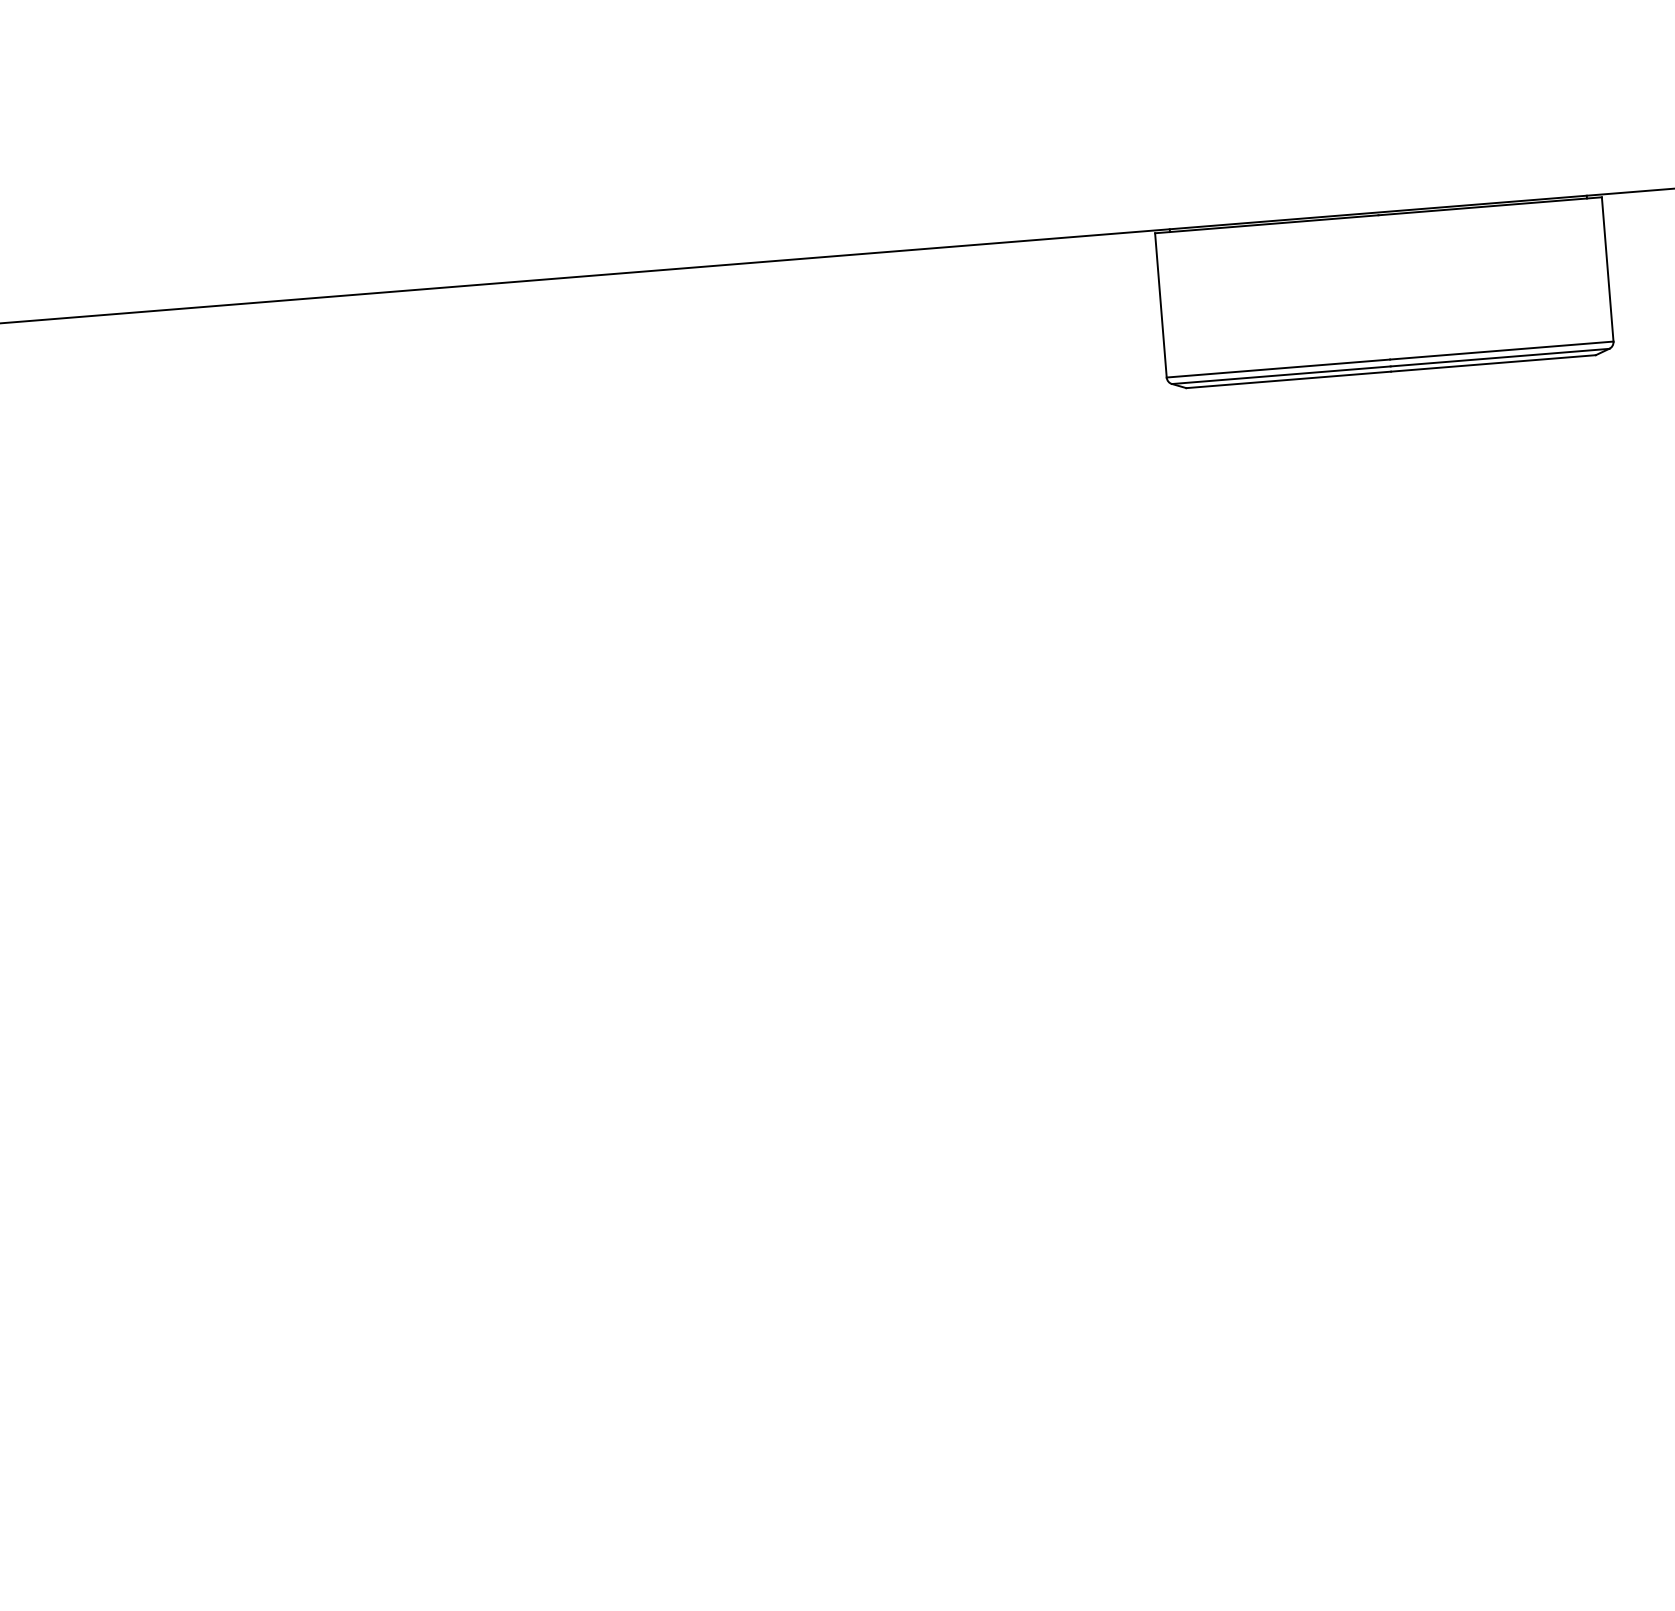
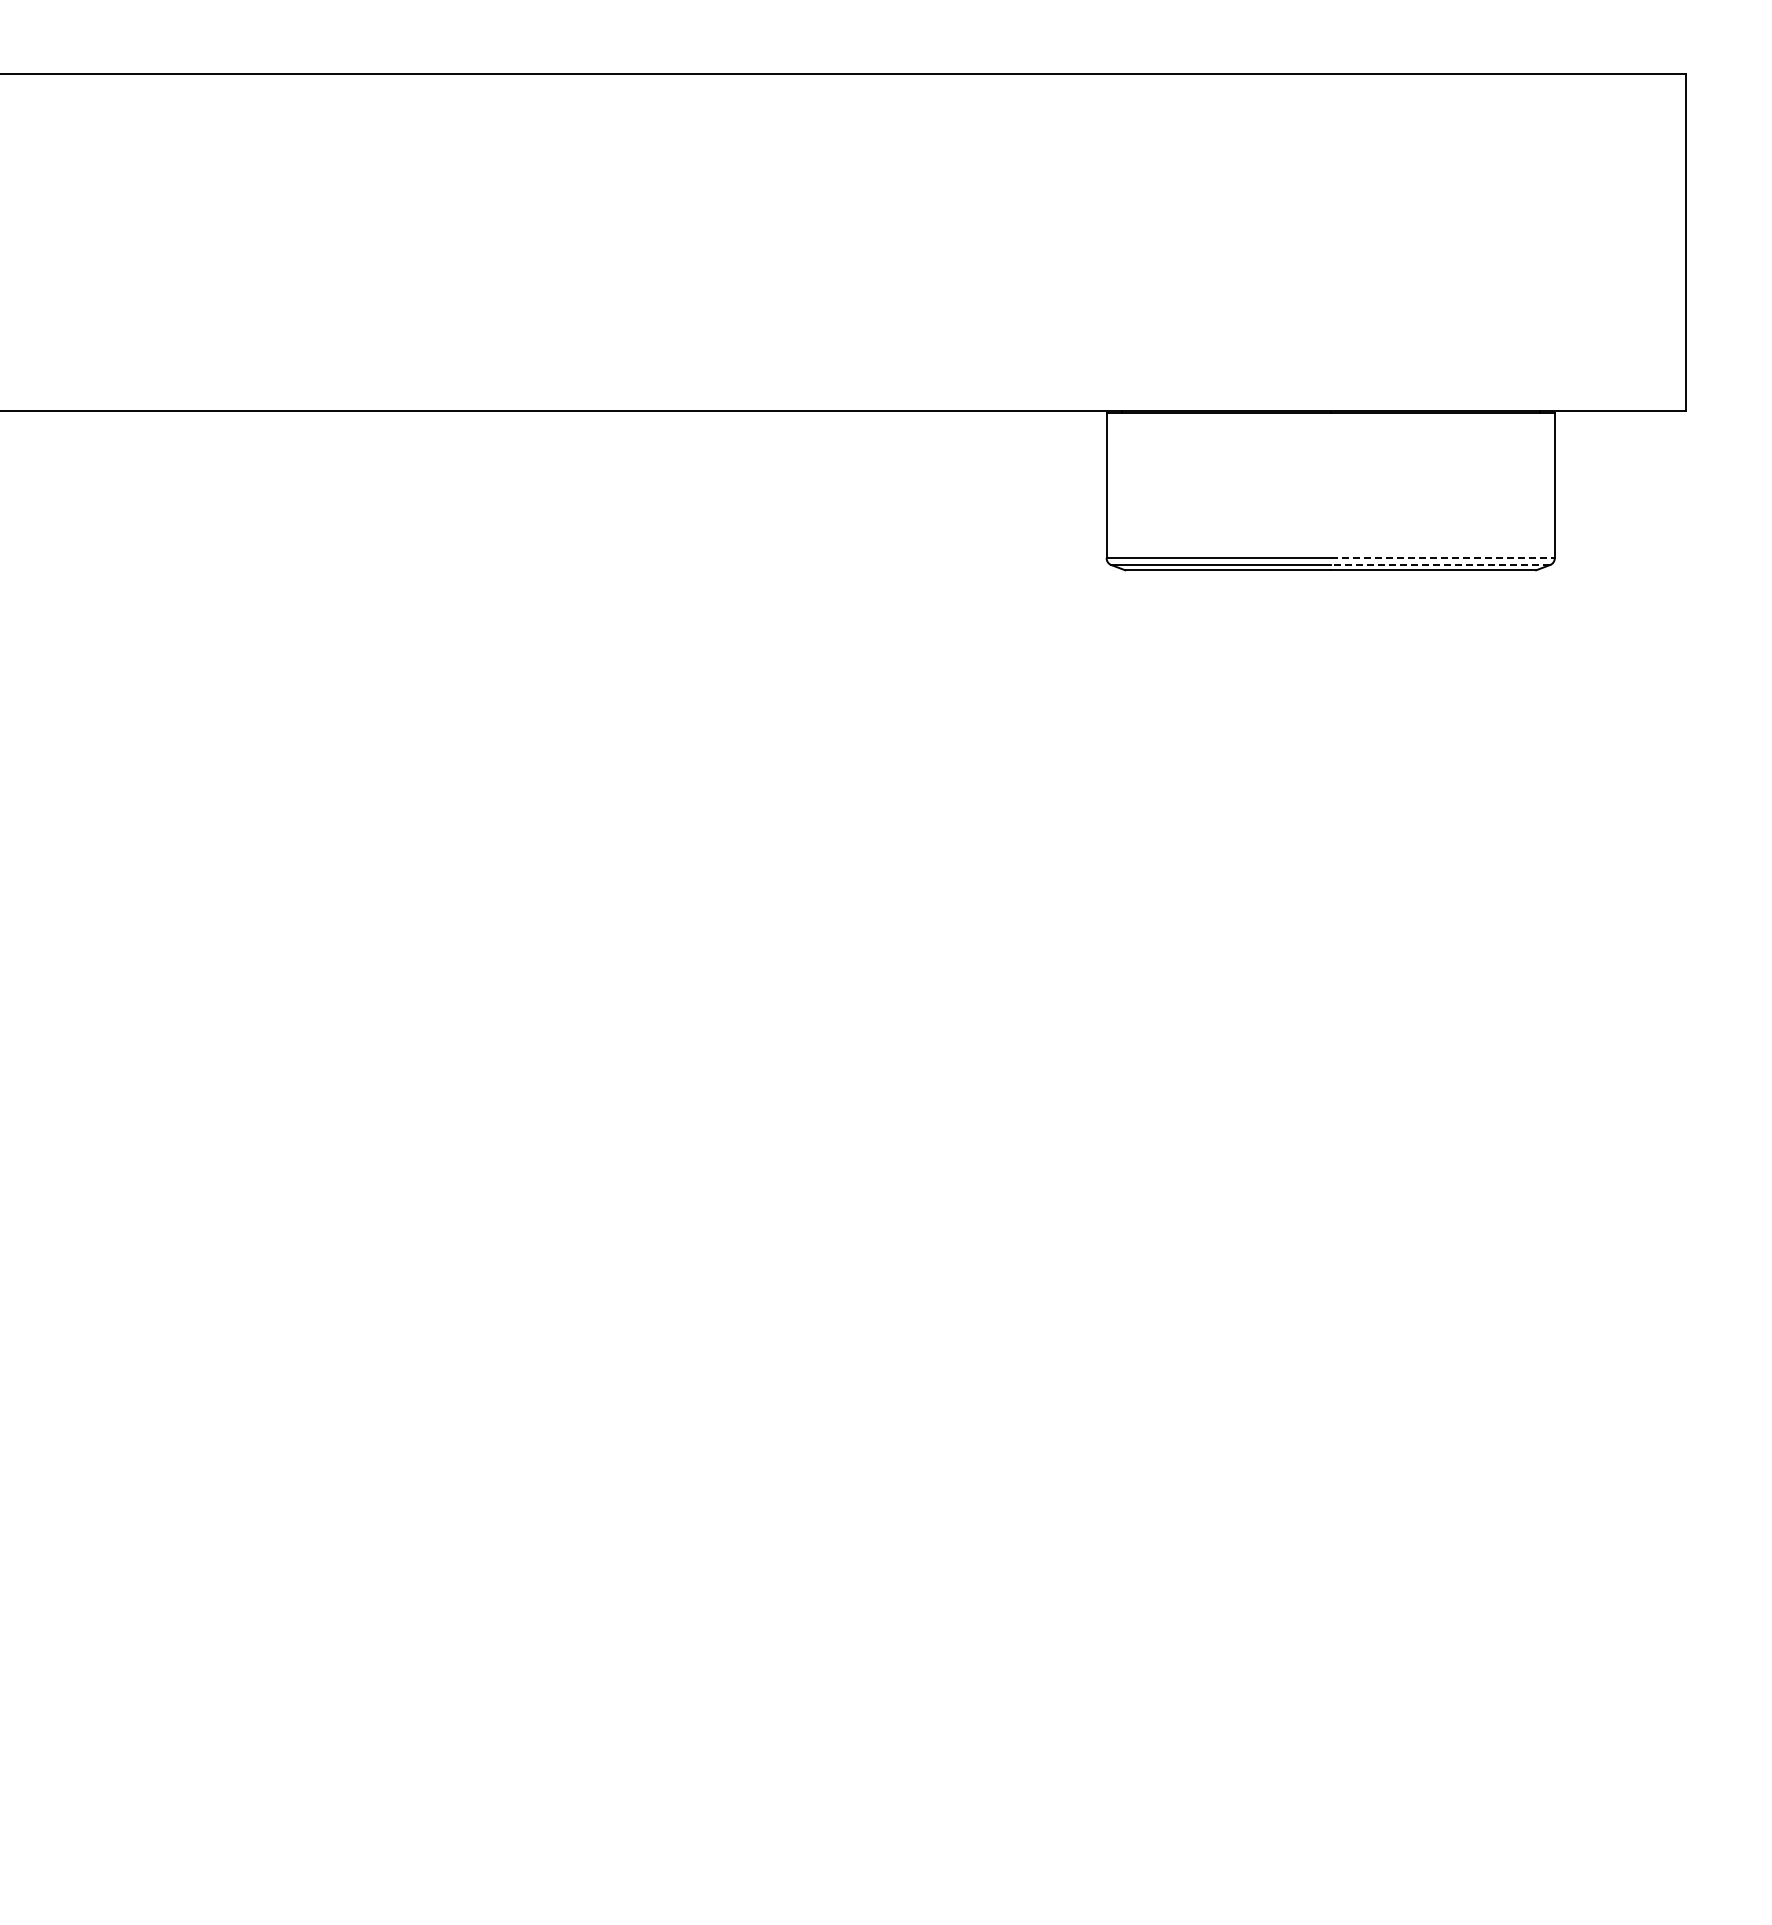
line: (1502, 350) -> (1443, 558), solid -> dashed
line: (1500, 358) -> (1440, 565), solid -> dashed

